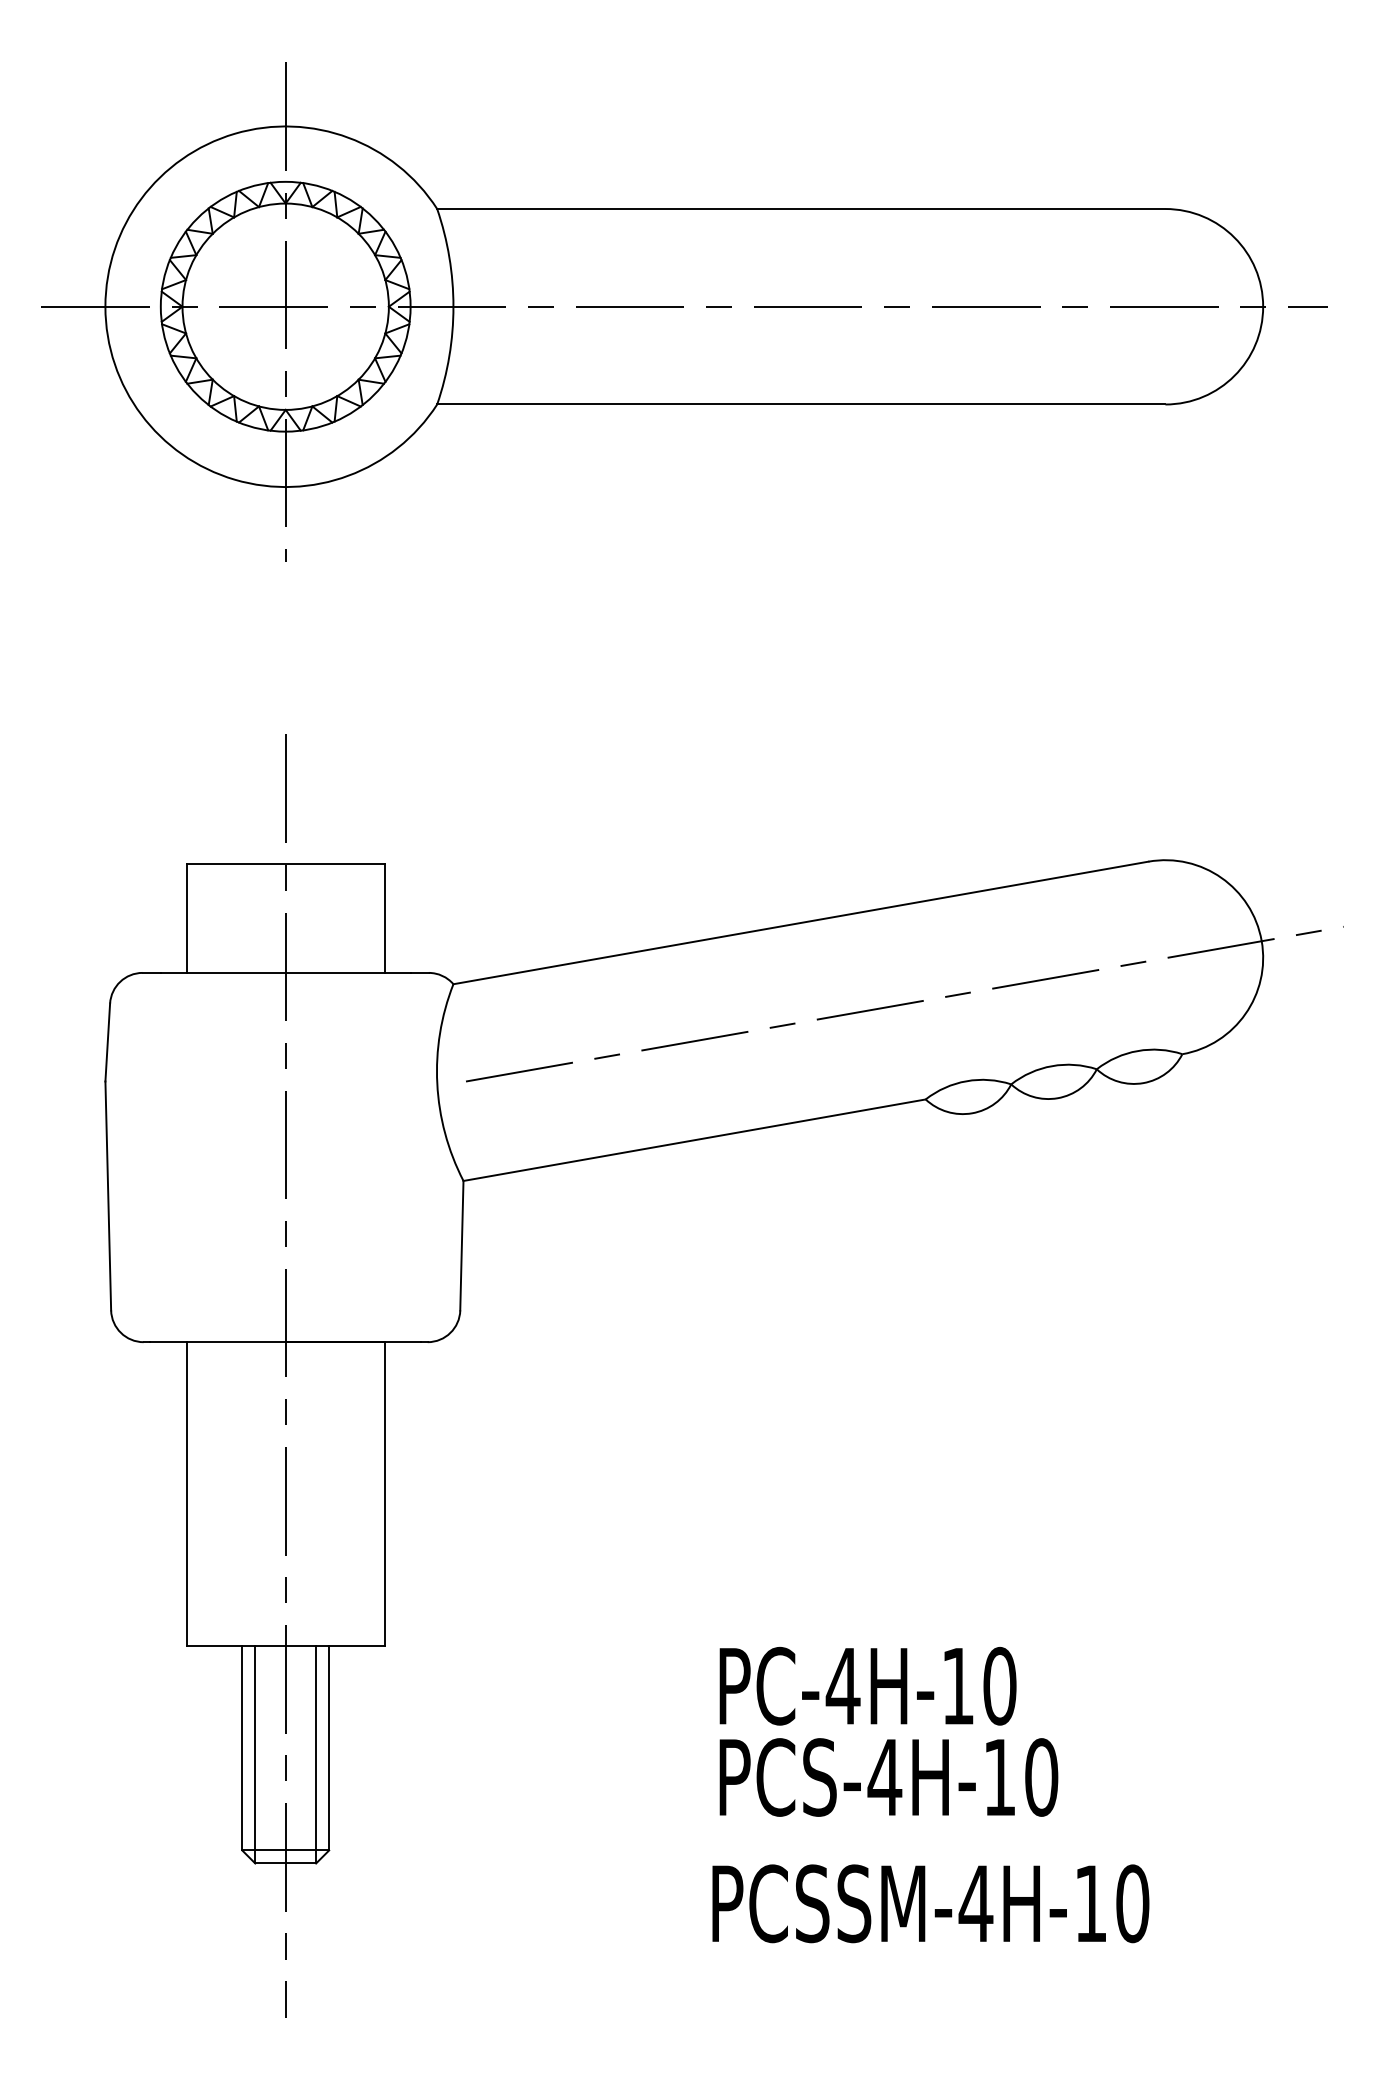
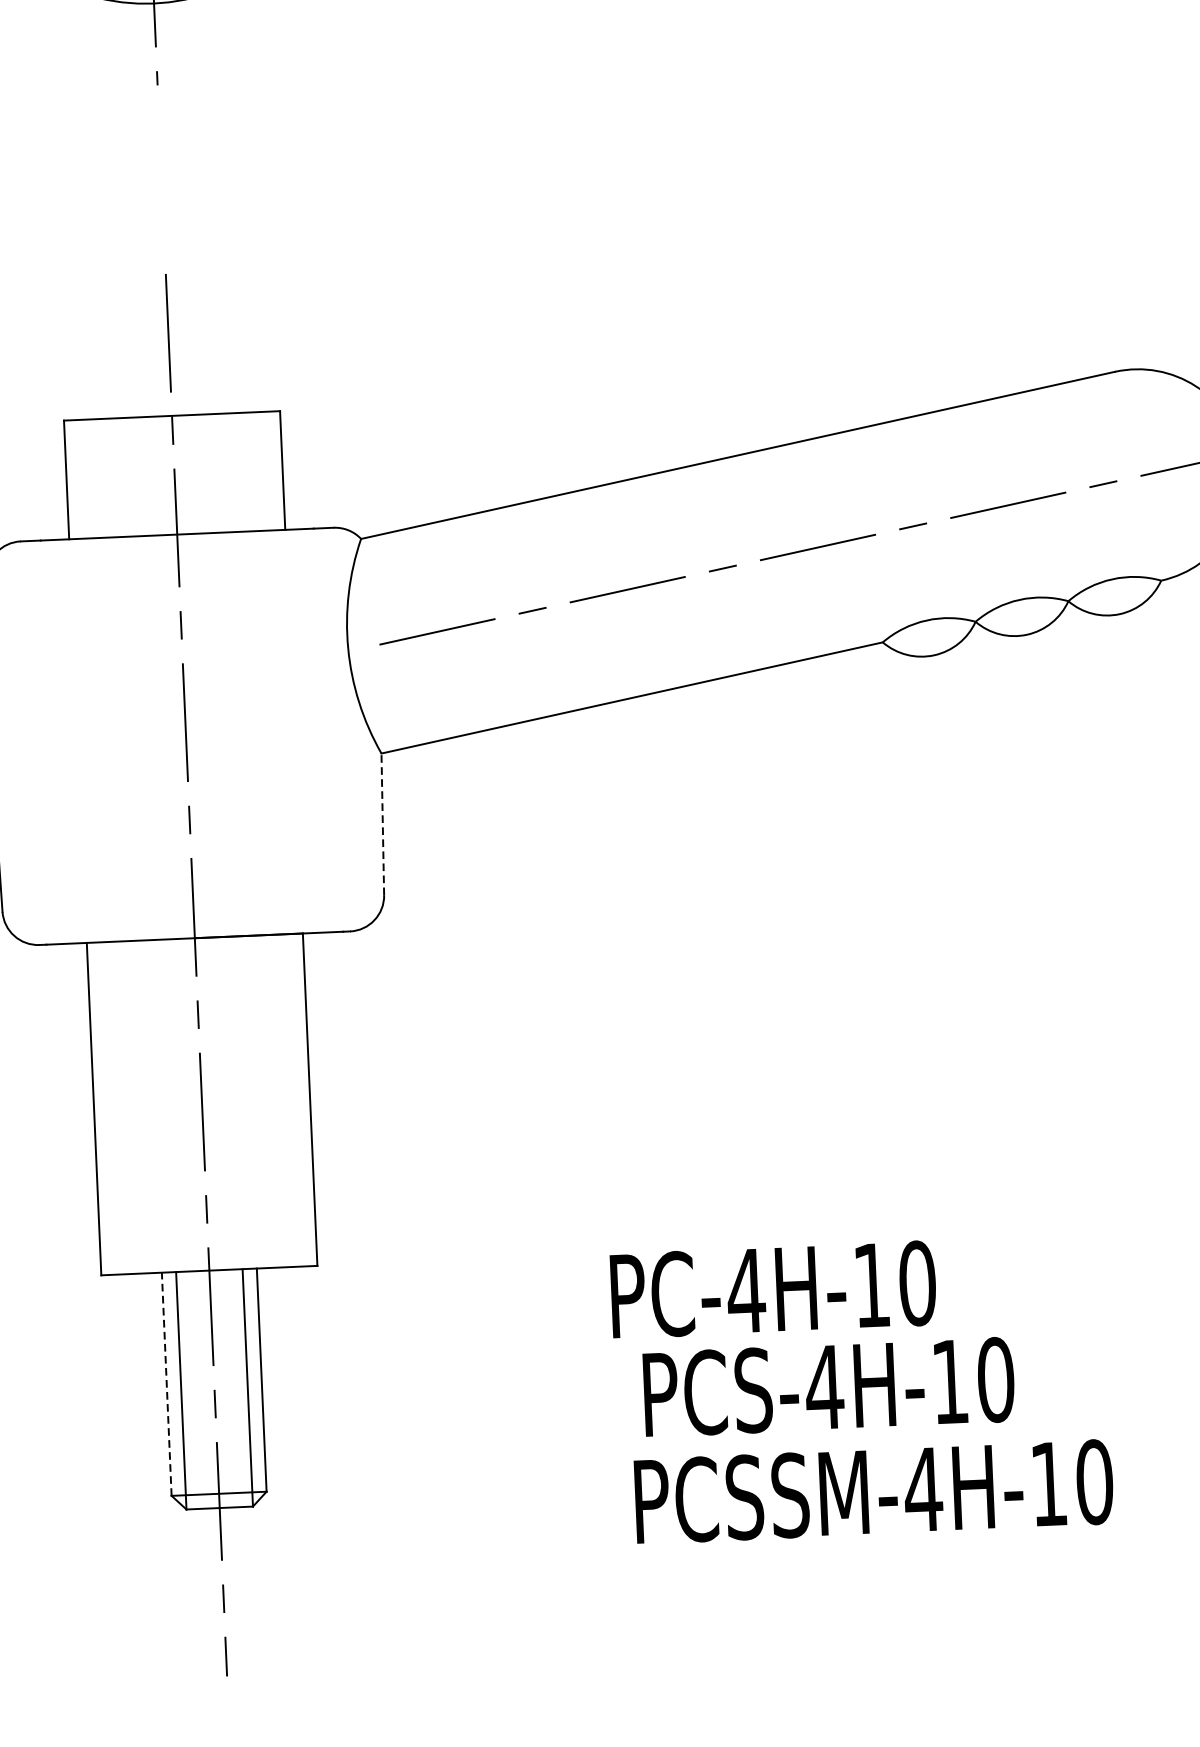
line: (461, 1245) -> (382, 824), solid -> dashed
text: (867, 1686) -> (772, 1290), moved
line: (242, 1747) -> (166, 1383), solid -> dashed
text: (888, 1777) -> (828, 1387), moved
text: (930, 1903) -> (873, 1491), moved

